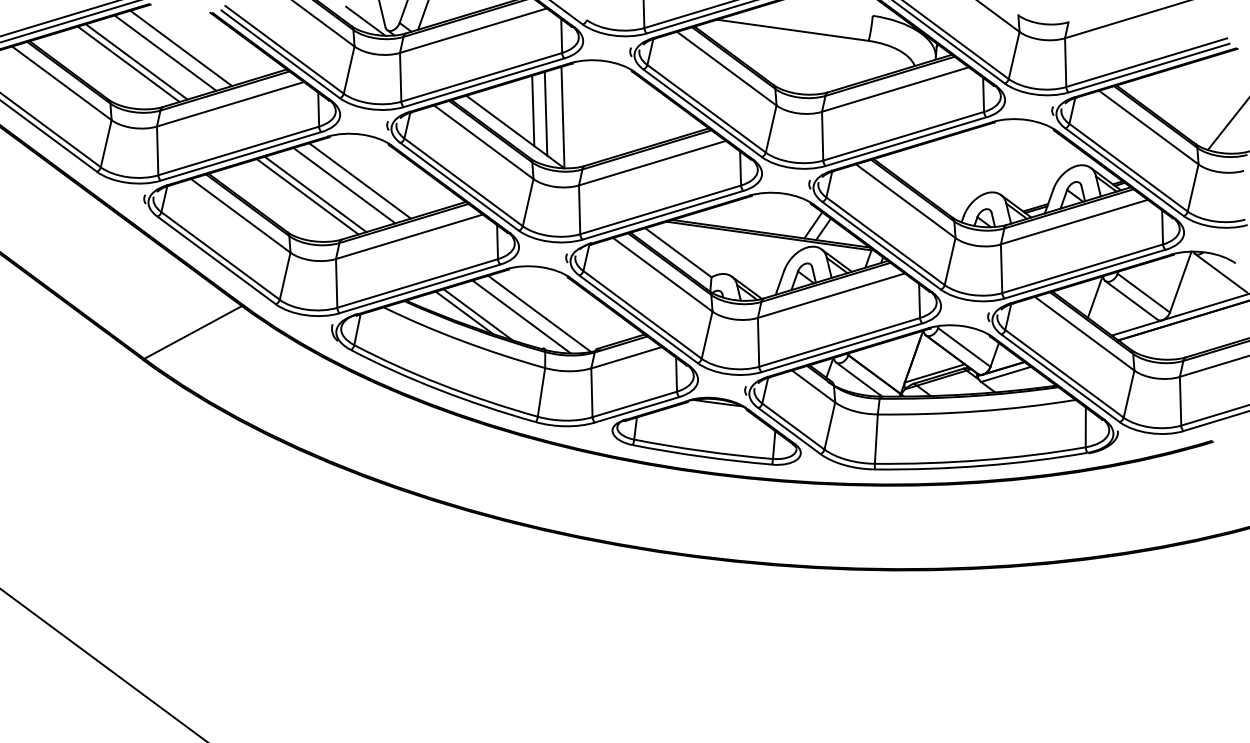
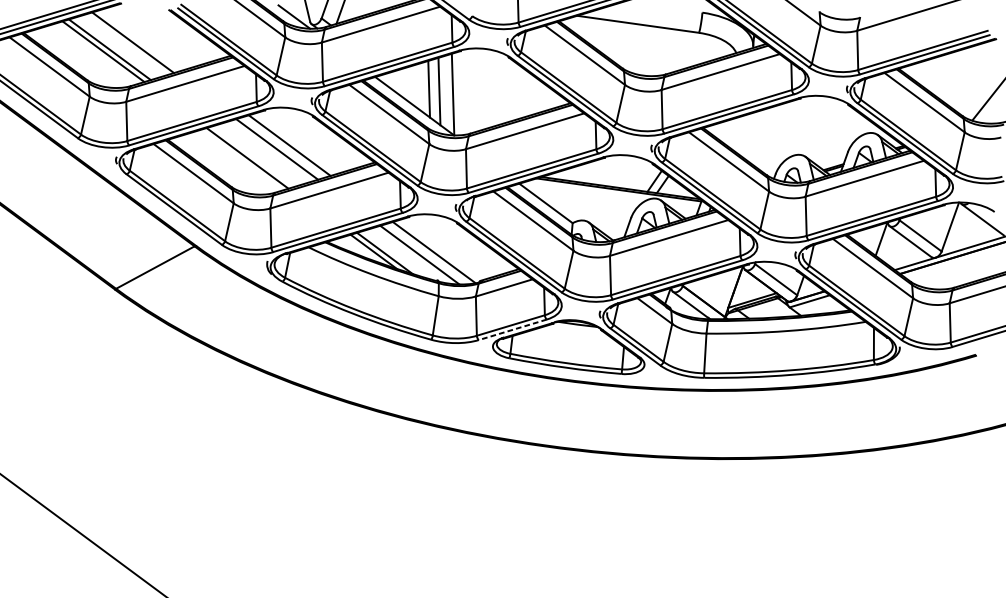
line: (181, 48) -> (145, 38), removed
line: (315, 194) -> (253, 156), removed
line: (636, 409) -> (512, 329), solid -> dashed

